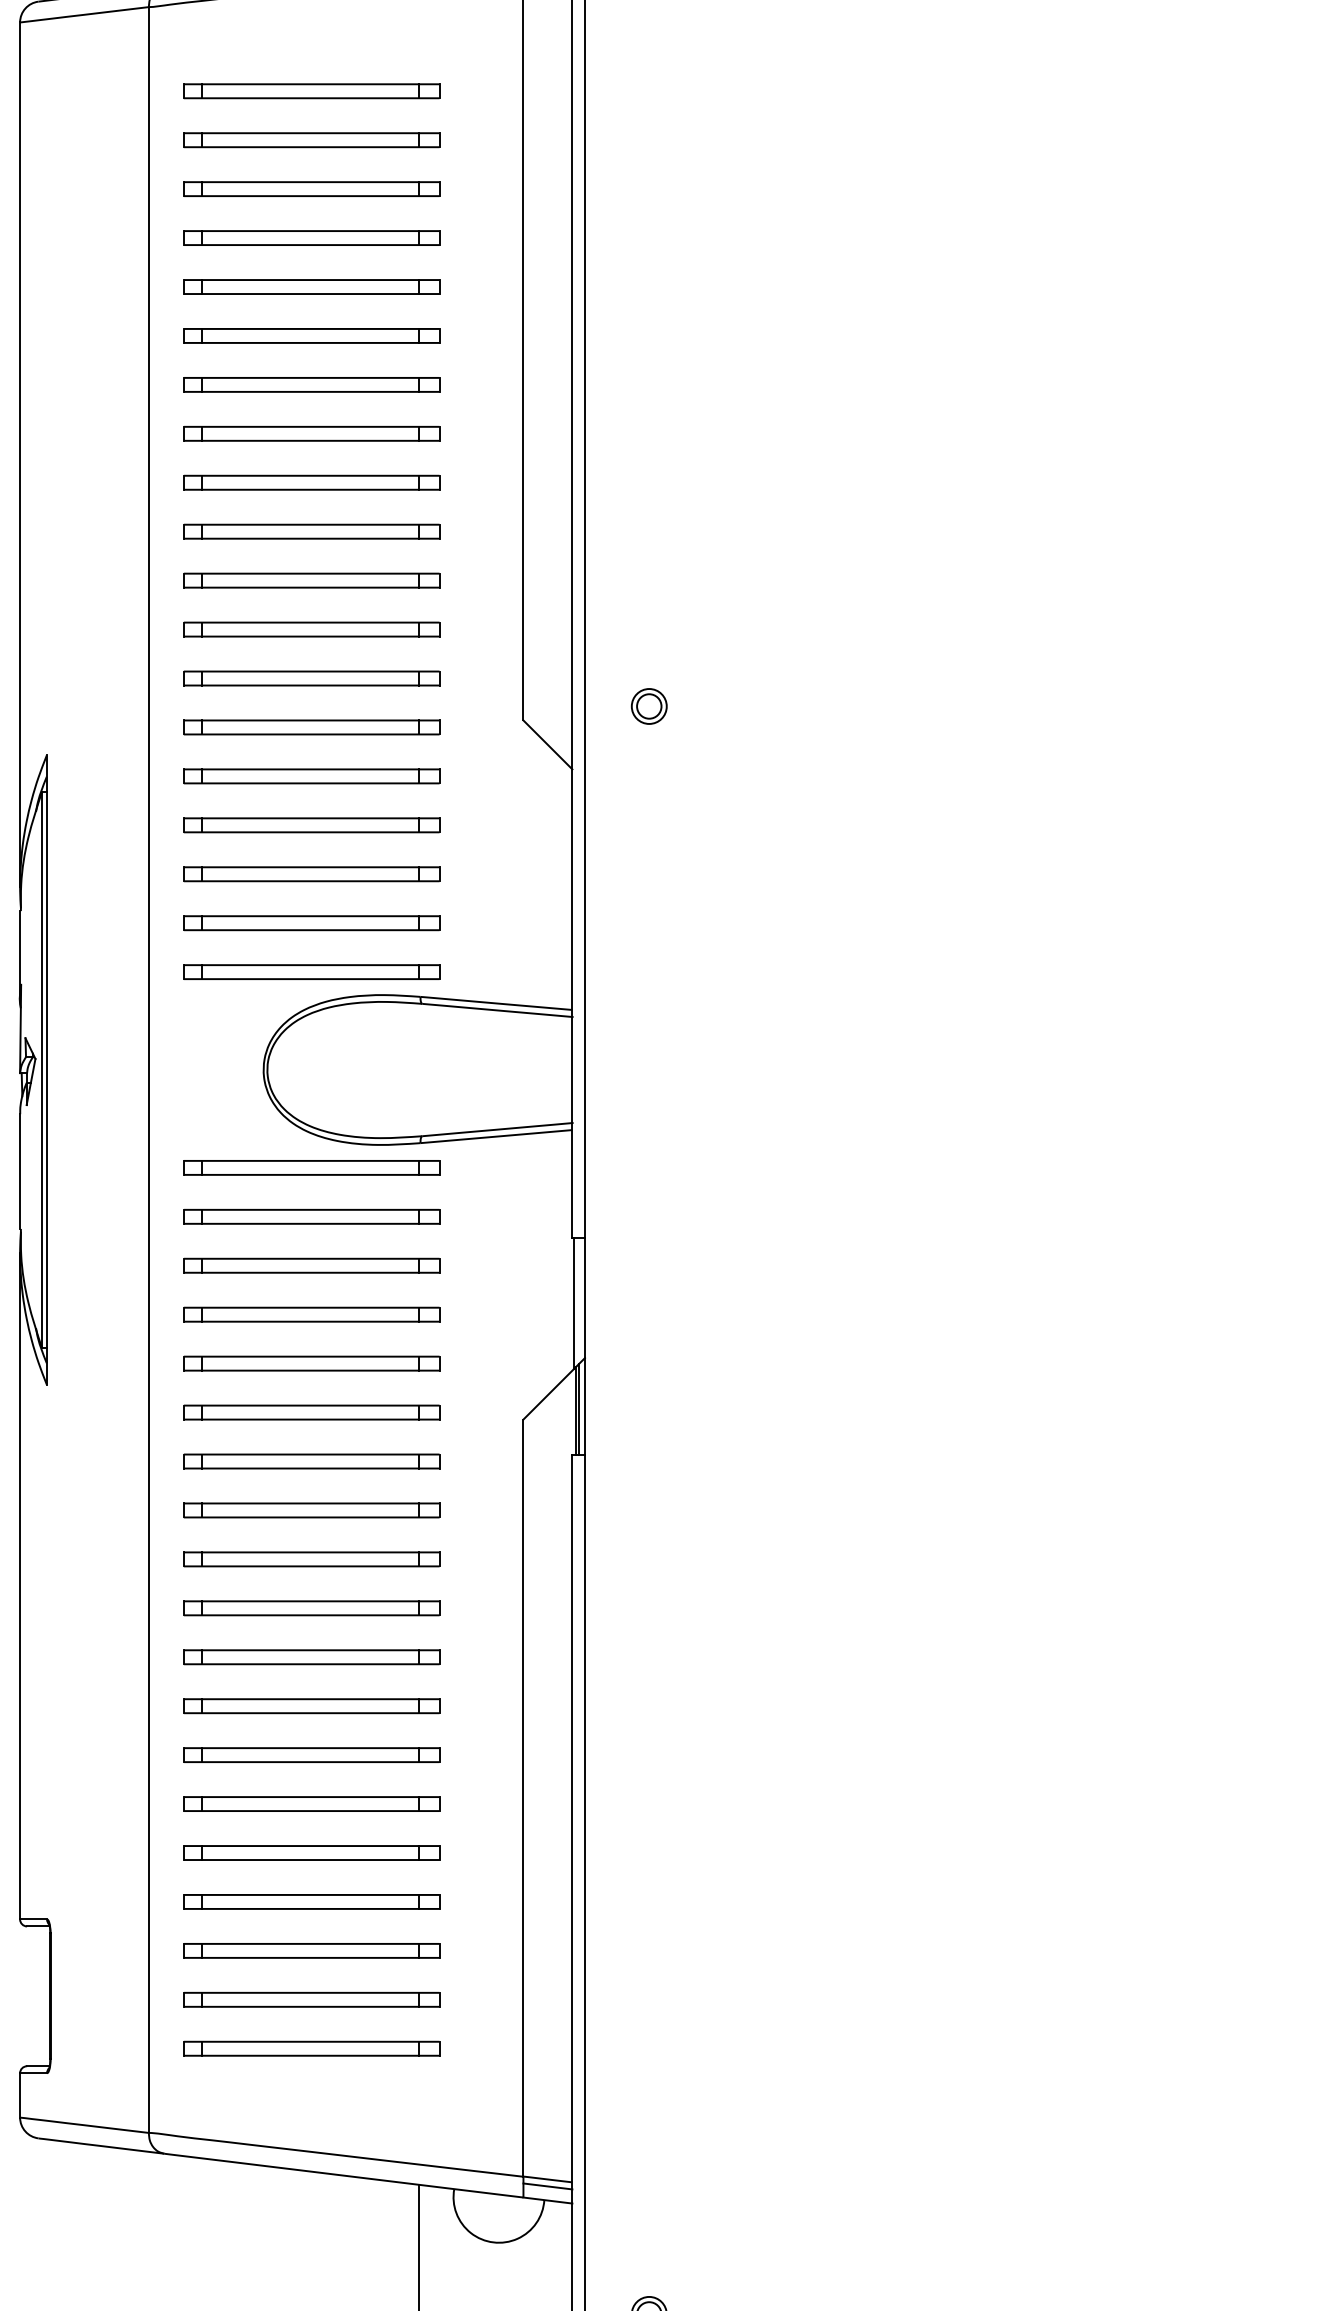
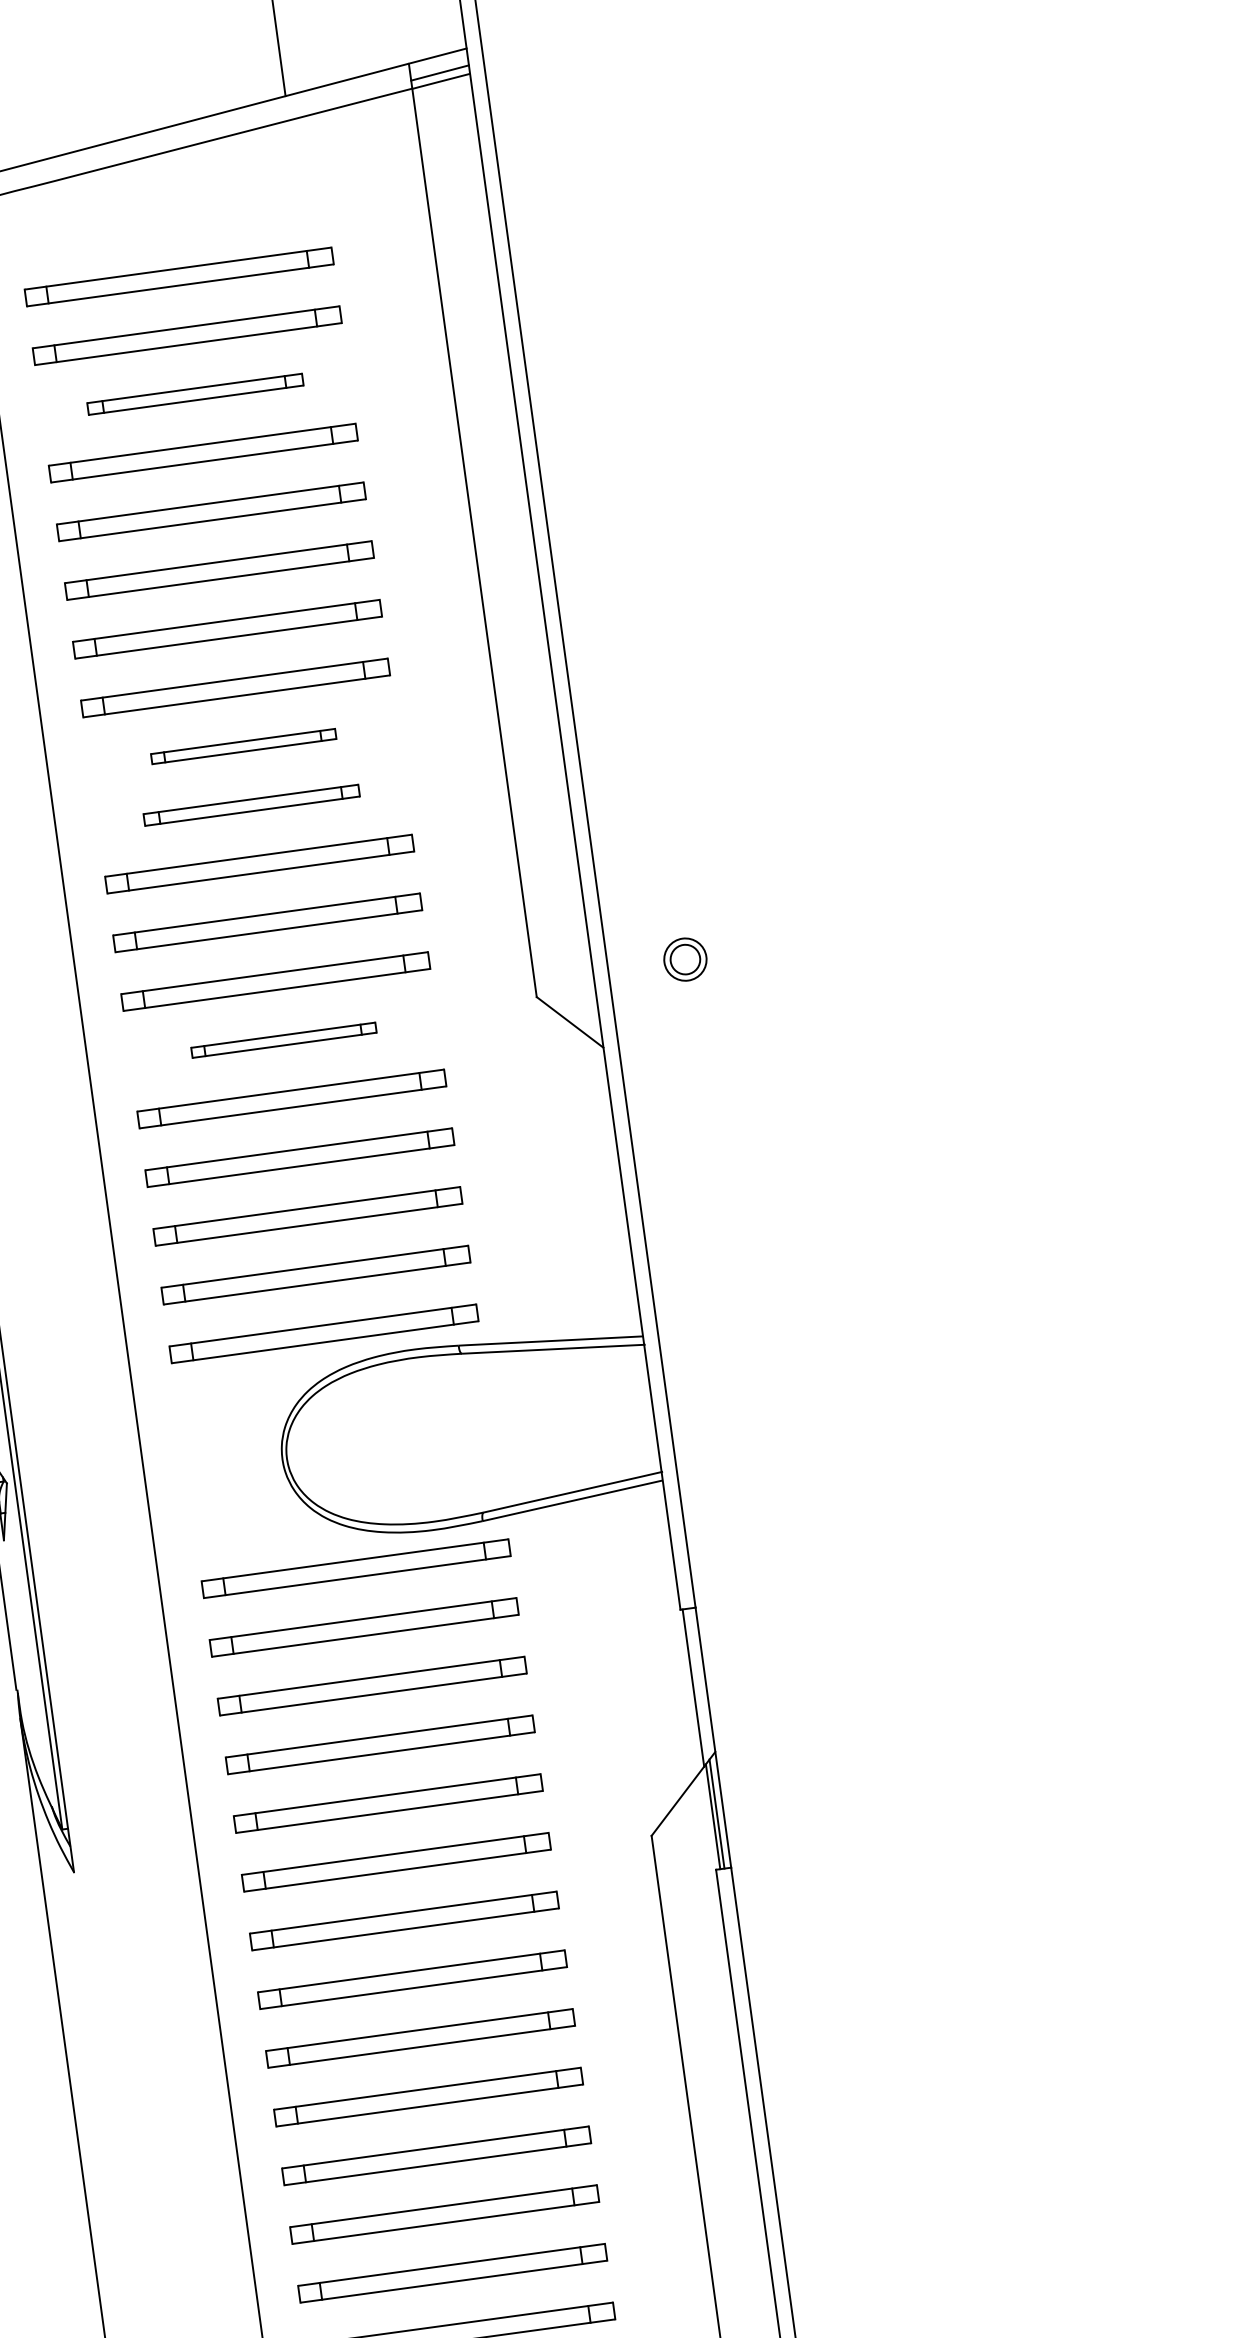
part: (311, 188) -> (195, 393), size x0.7
part: (311, 482) -> (243, 746), size x0.6
part: (311, 531) -> (251, 805), size x0.7
part: (311, 727) -> (283, 1040), size x0.6

